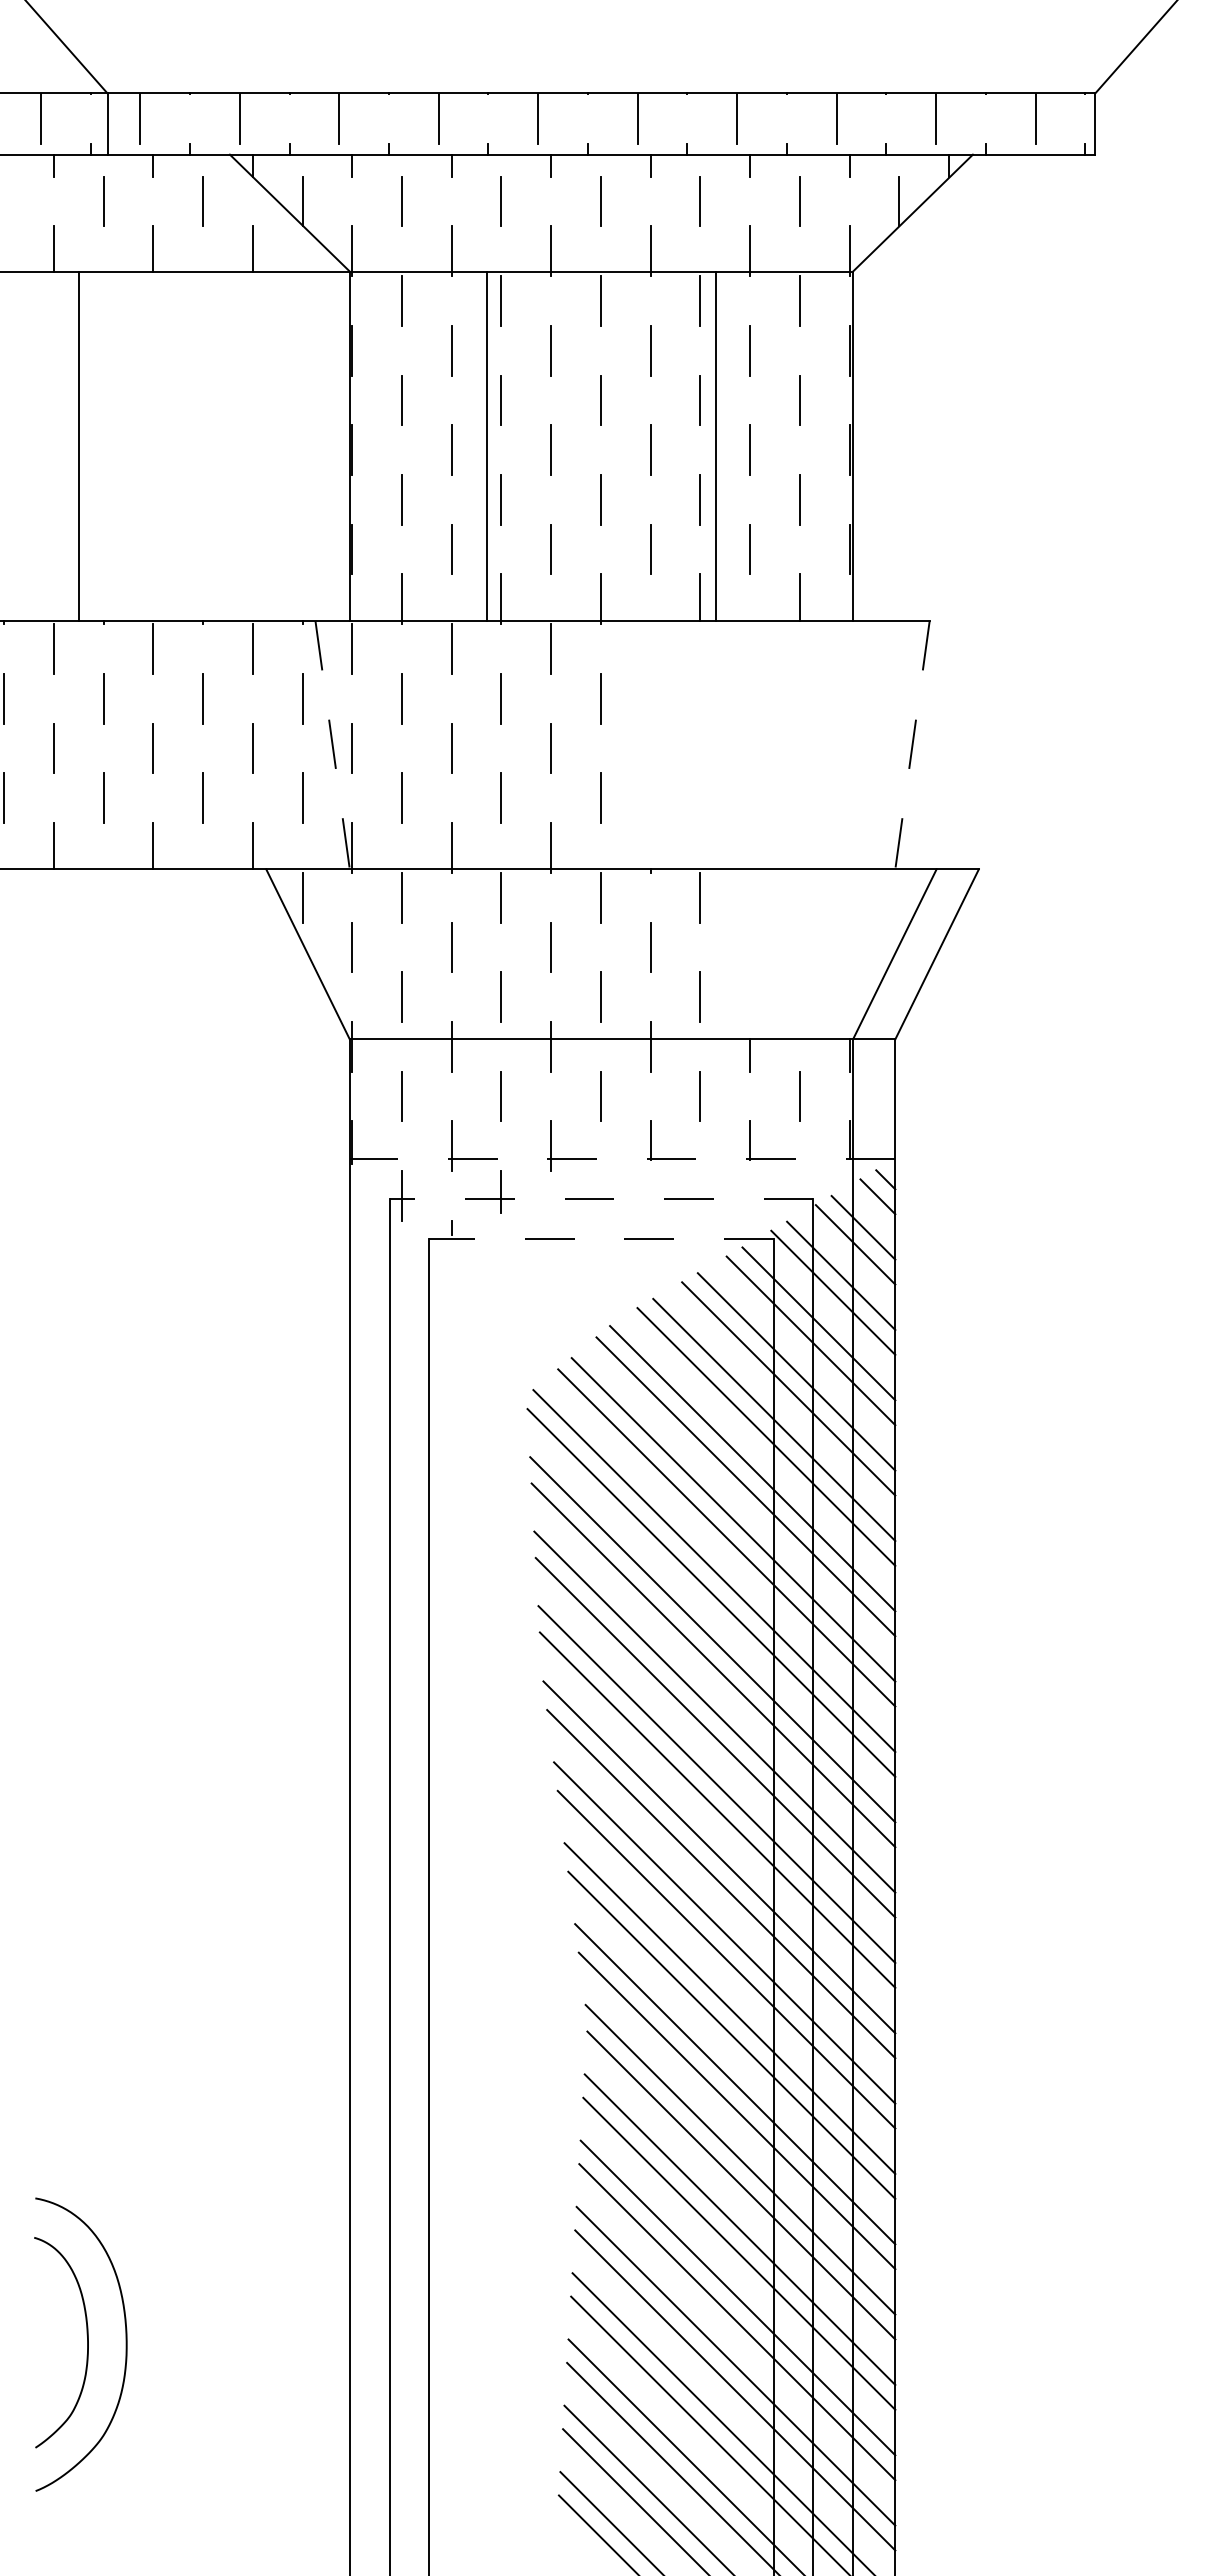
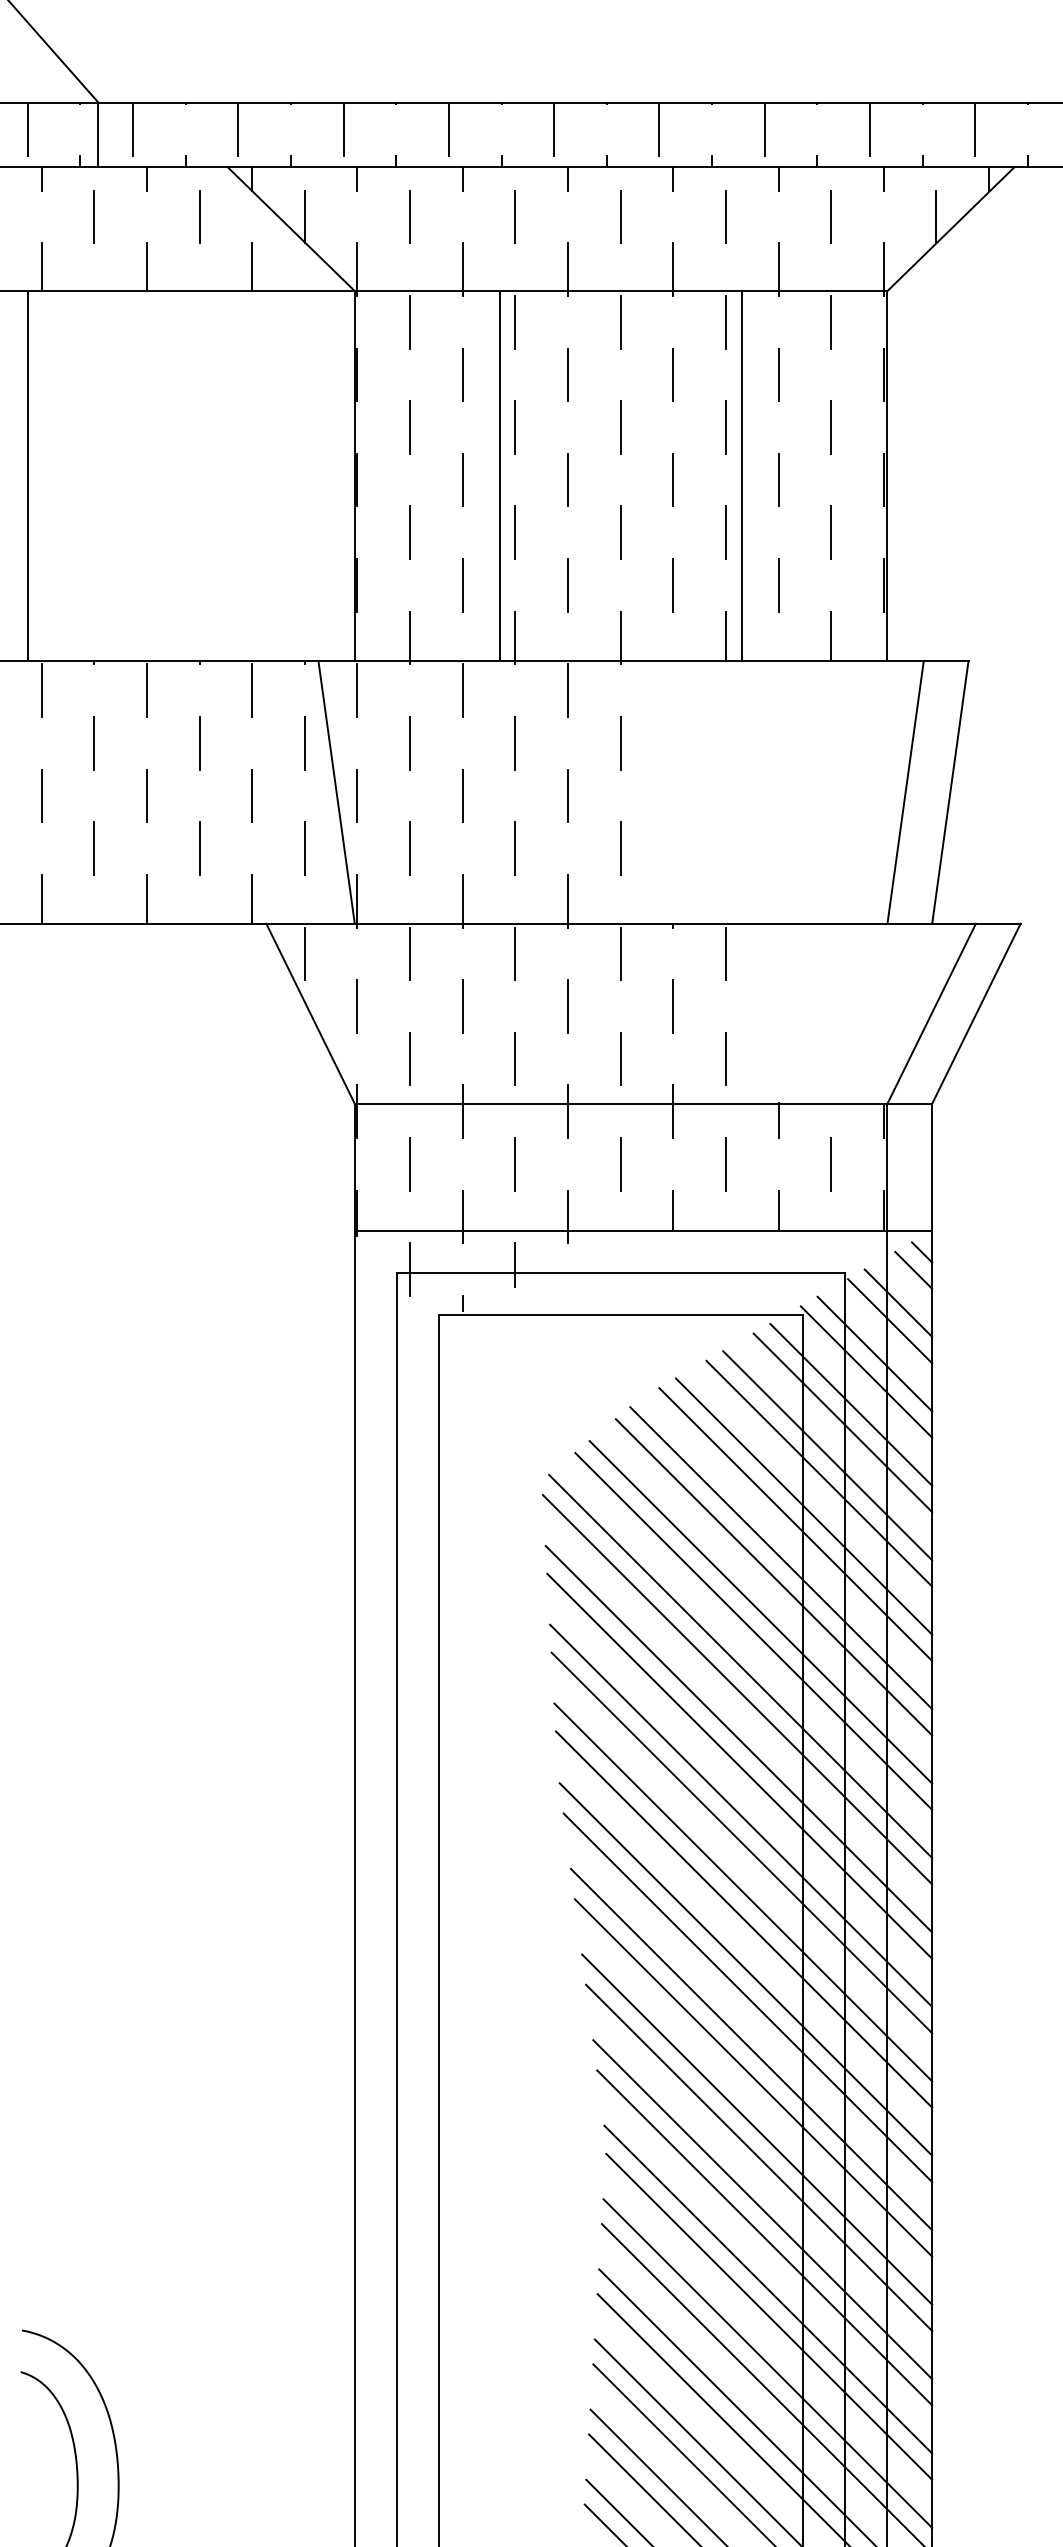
line: (78, 446) -> (27, 476), moved
line: (332, 745) -> (336, 792), dashed -> solid
line: (870, 745) -> (905, 792), added
line: (912, 745) -> (950, 792), dashed -> solid
line: (622, 1159) -> (643, 1230), dashed -> solid
line: (601, 1199) -> (621, 1273), dashed -> solid
line: (600, 1238) -> (620, 1314), dashed -> solid

